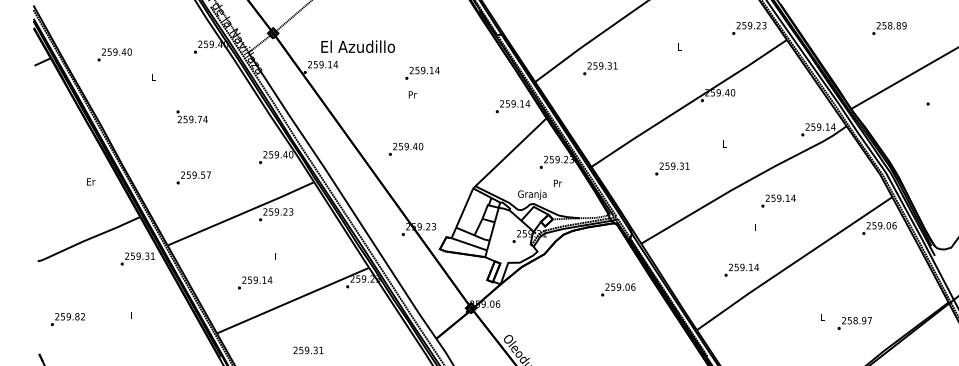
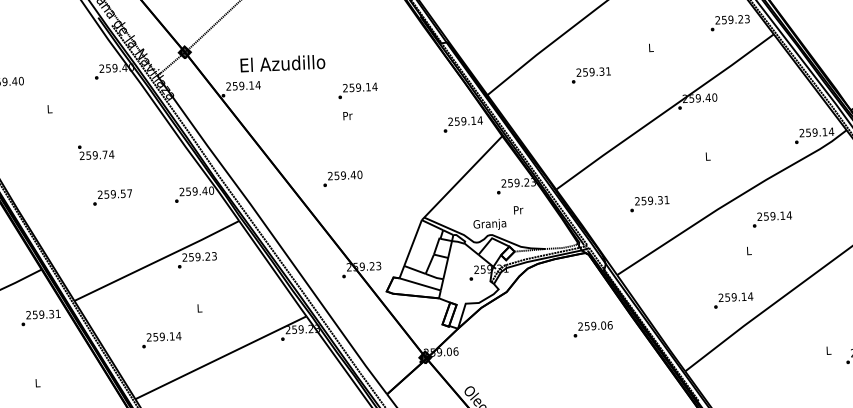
text: (600, 68) -> (591, 75), moved
text: (672, 168) -> (649, 203), moved
text: (193, 177) -> (112, 197), moved
text: (255, 282) -> (162, 339), moved

